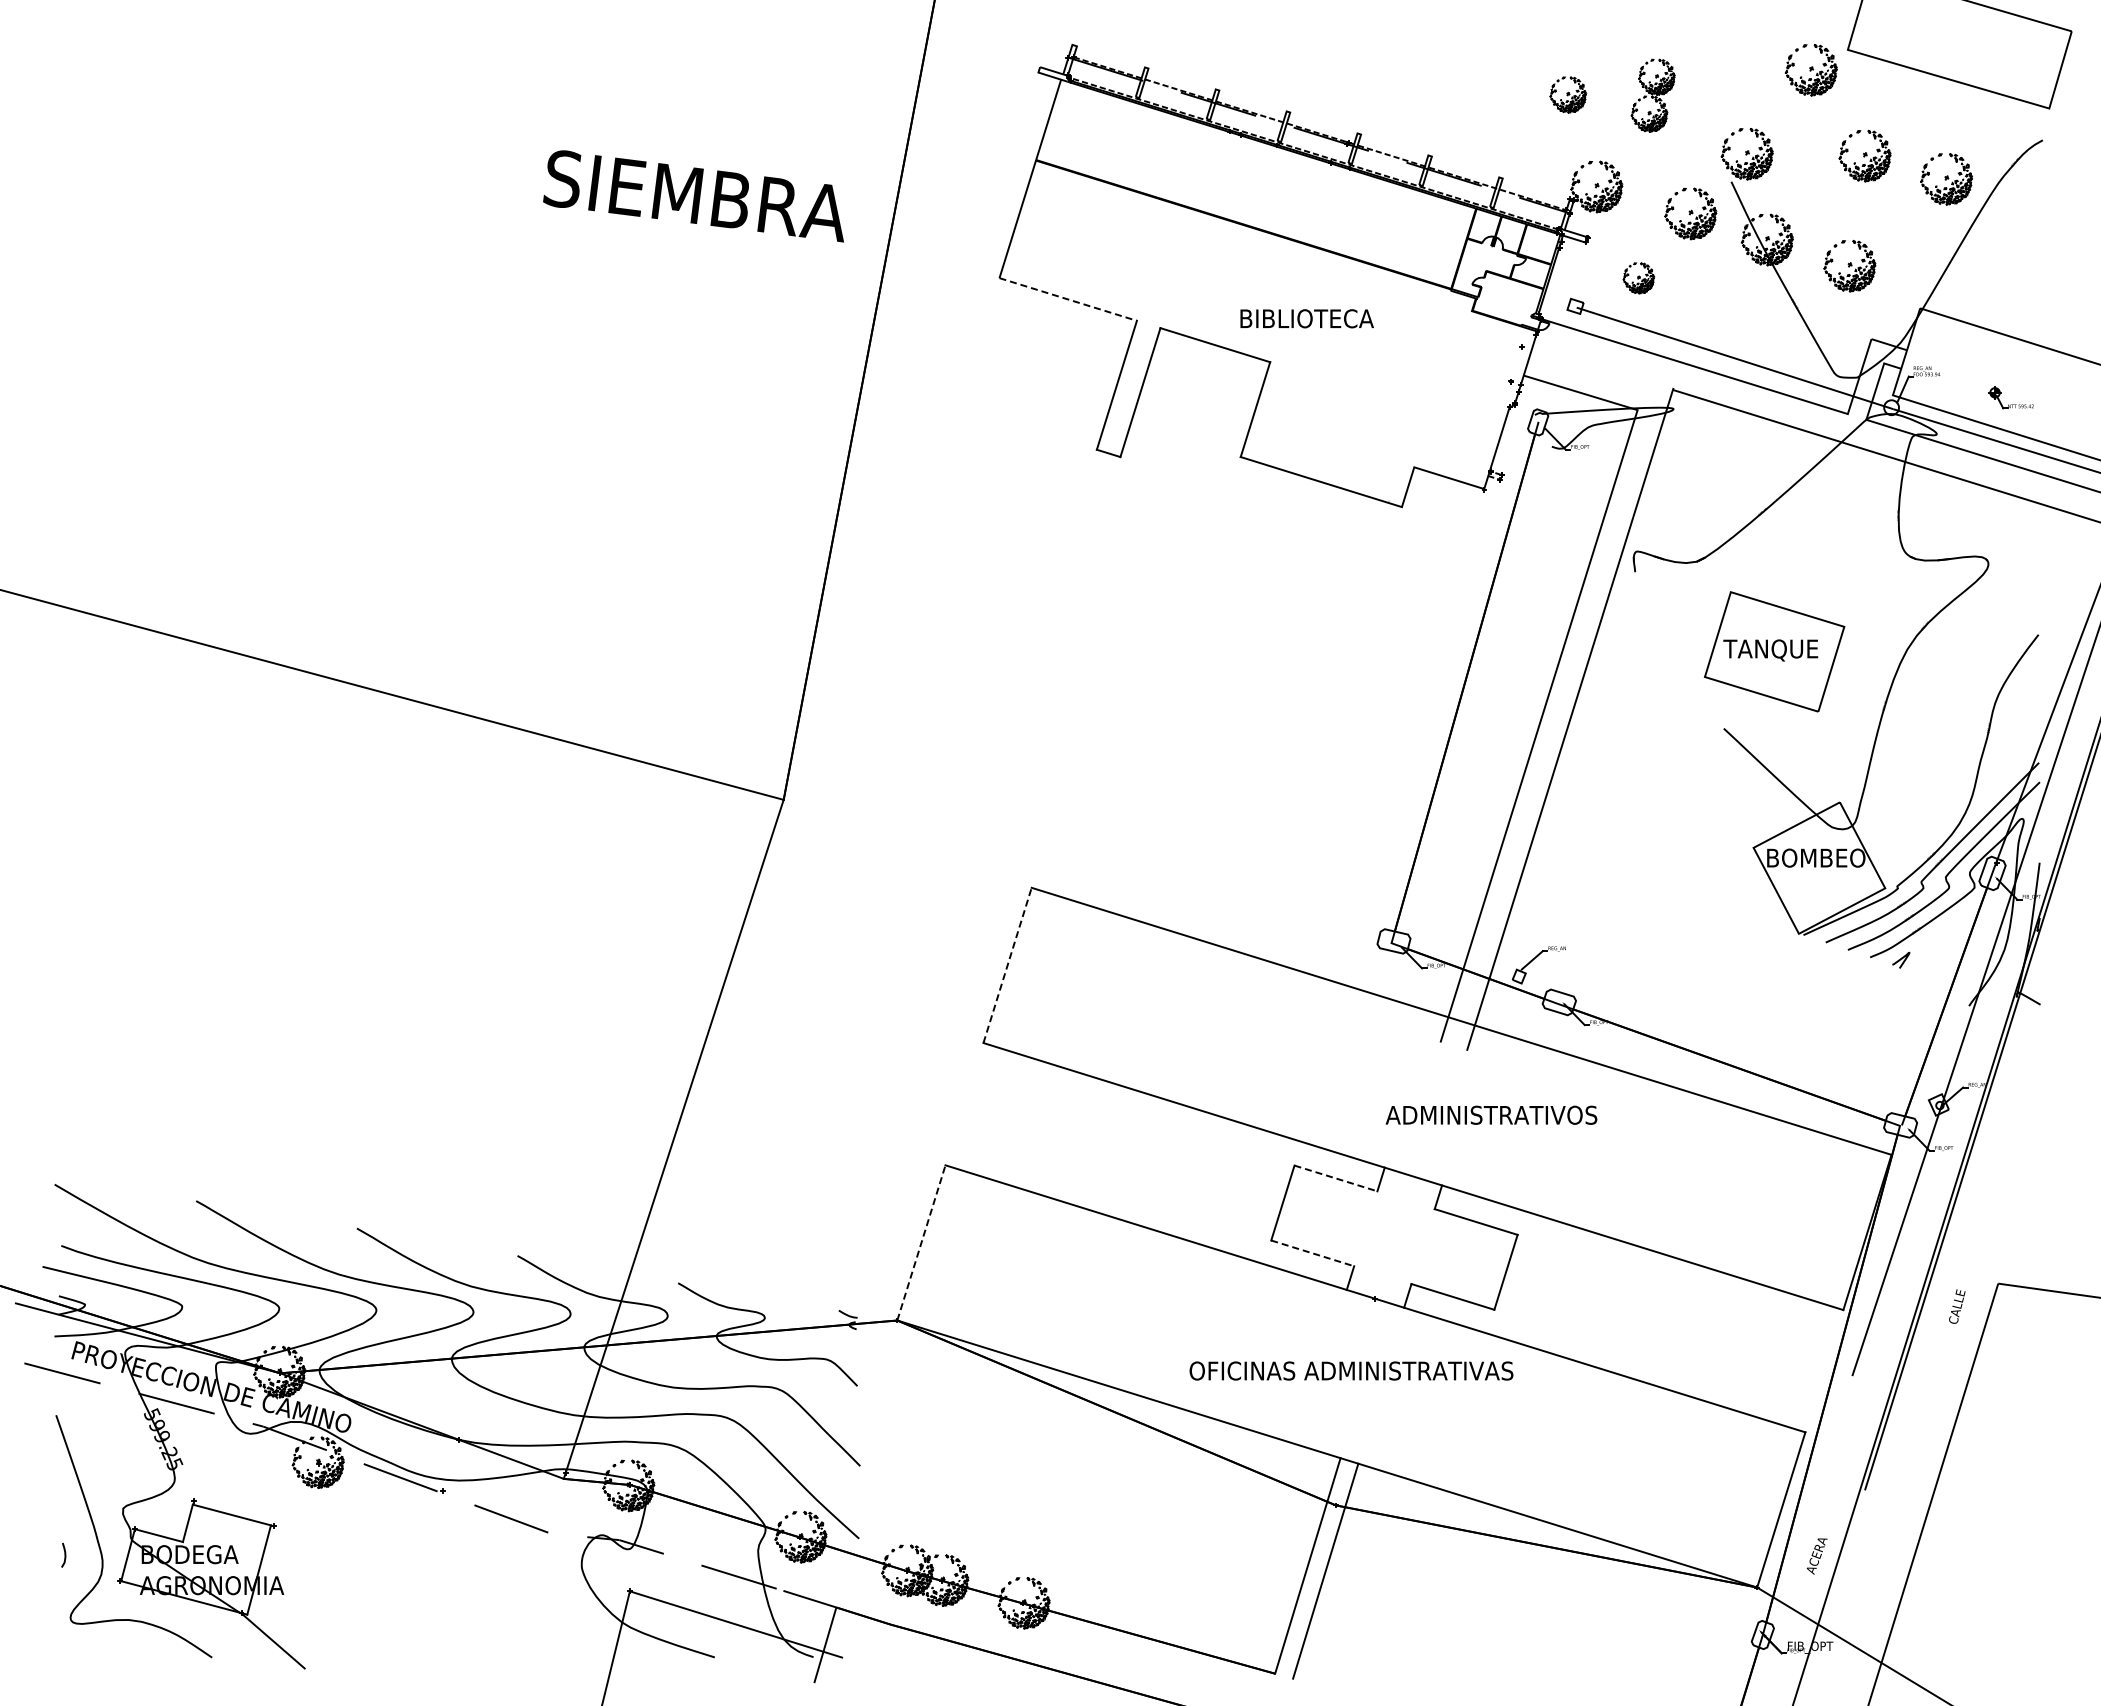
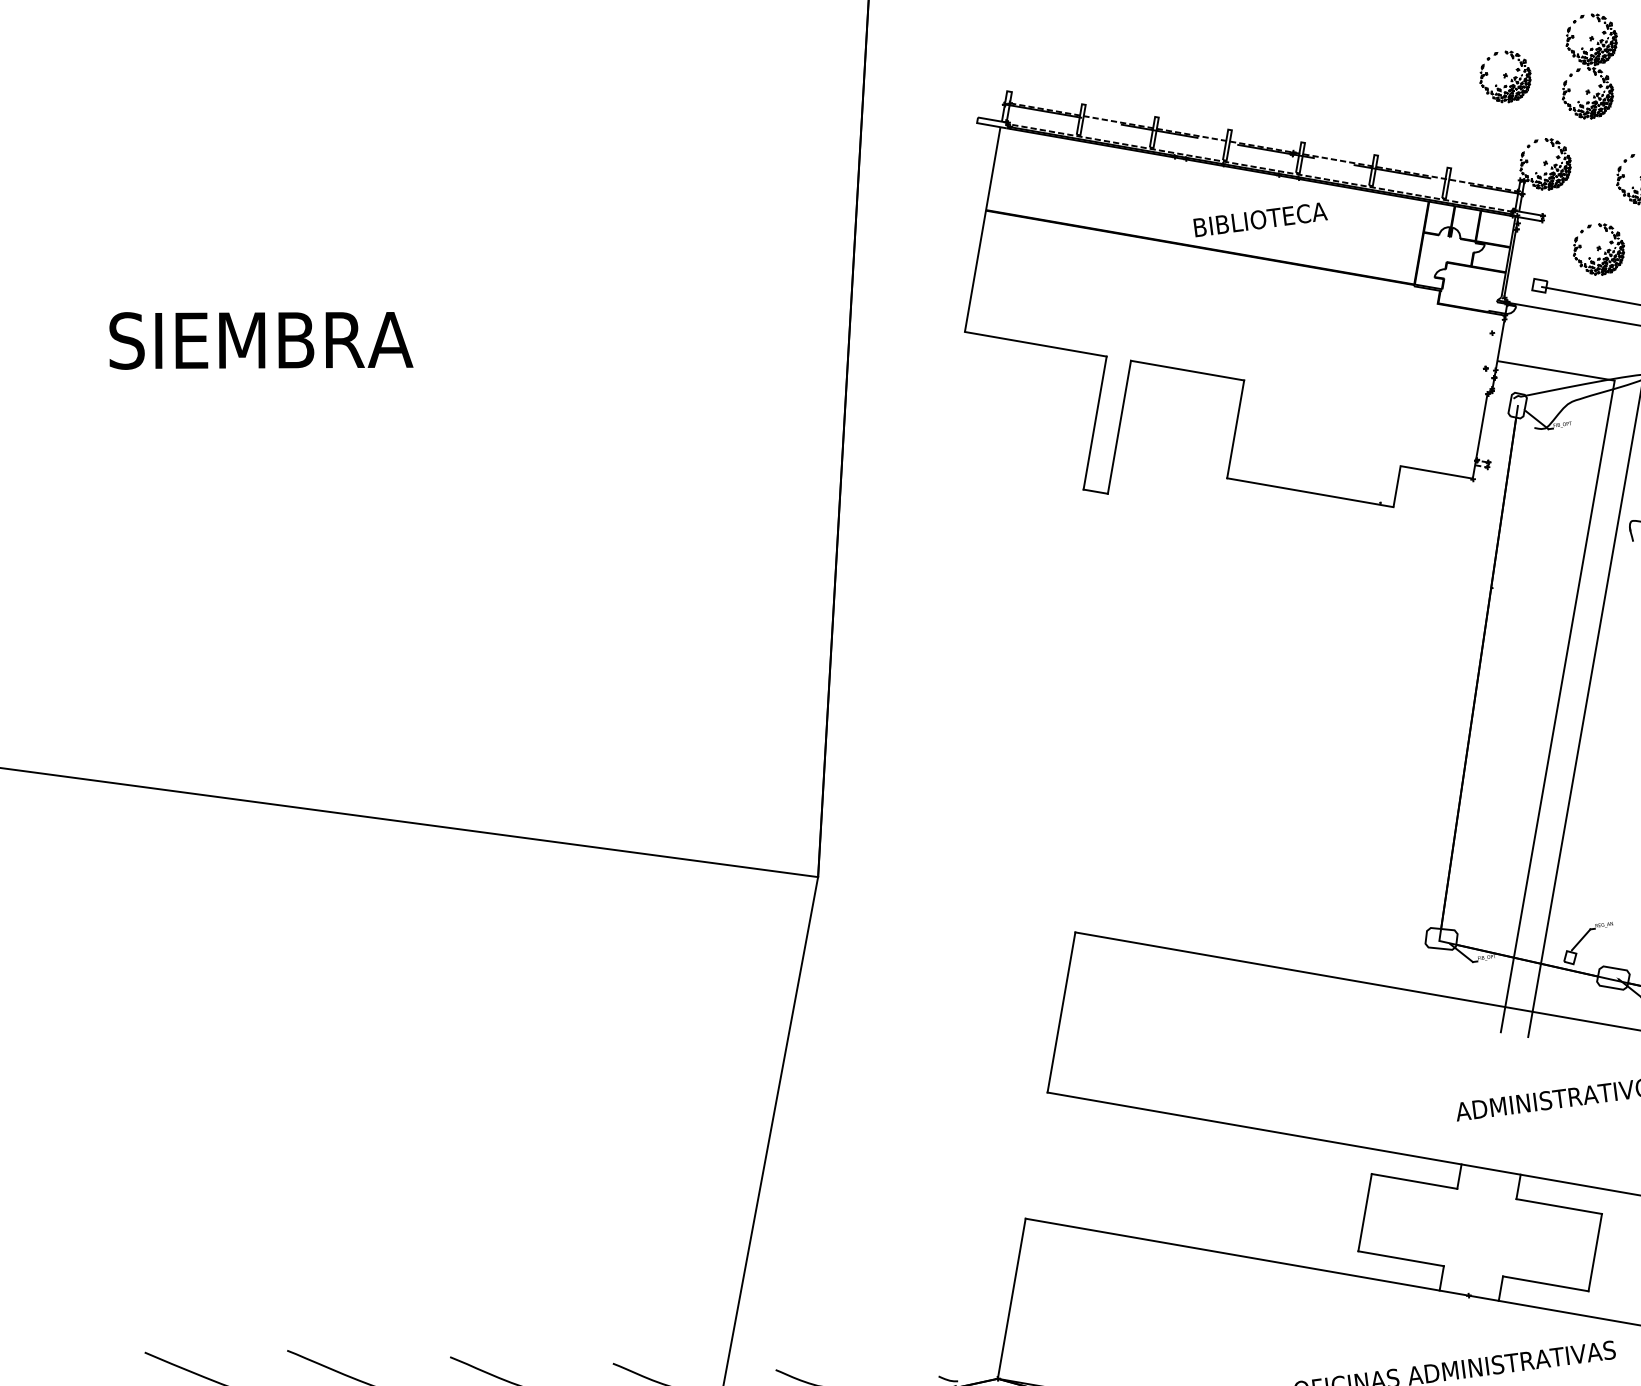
part: (1567, 94) -> (1504, 76), size x1.43
part: (1652, 95) -> (1588, 66), size x1.43
text: (693, 196) -> (258, 341), moved
part: (1638, 278) -> (1598, 250), size x1.67
line: (1068, 299) -> (1036, 344), dashed -> solid
text: (1306, 318) -> (1259, 219), moved
line: (1007, 964) -> (1061, 1011), dashed -> solid
line: (1336, 1178) -> (1415, 1181), dashed -> solid
line: (921, 1242) -> (1011, 1298), dashed -> solid
line: (1313, 1253) -> (1401, 1258), dashed -> solid

